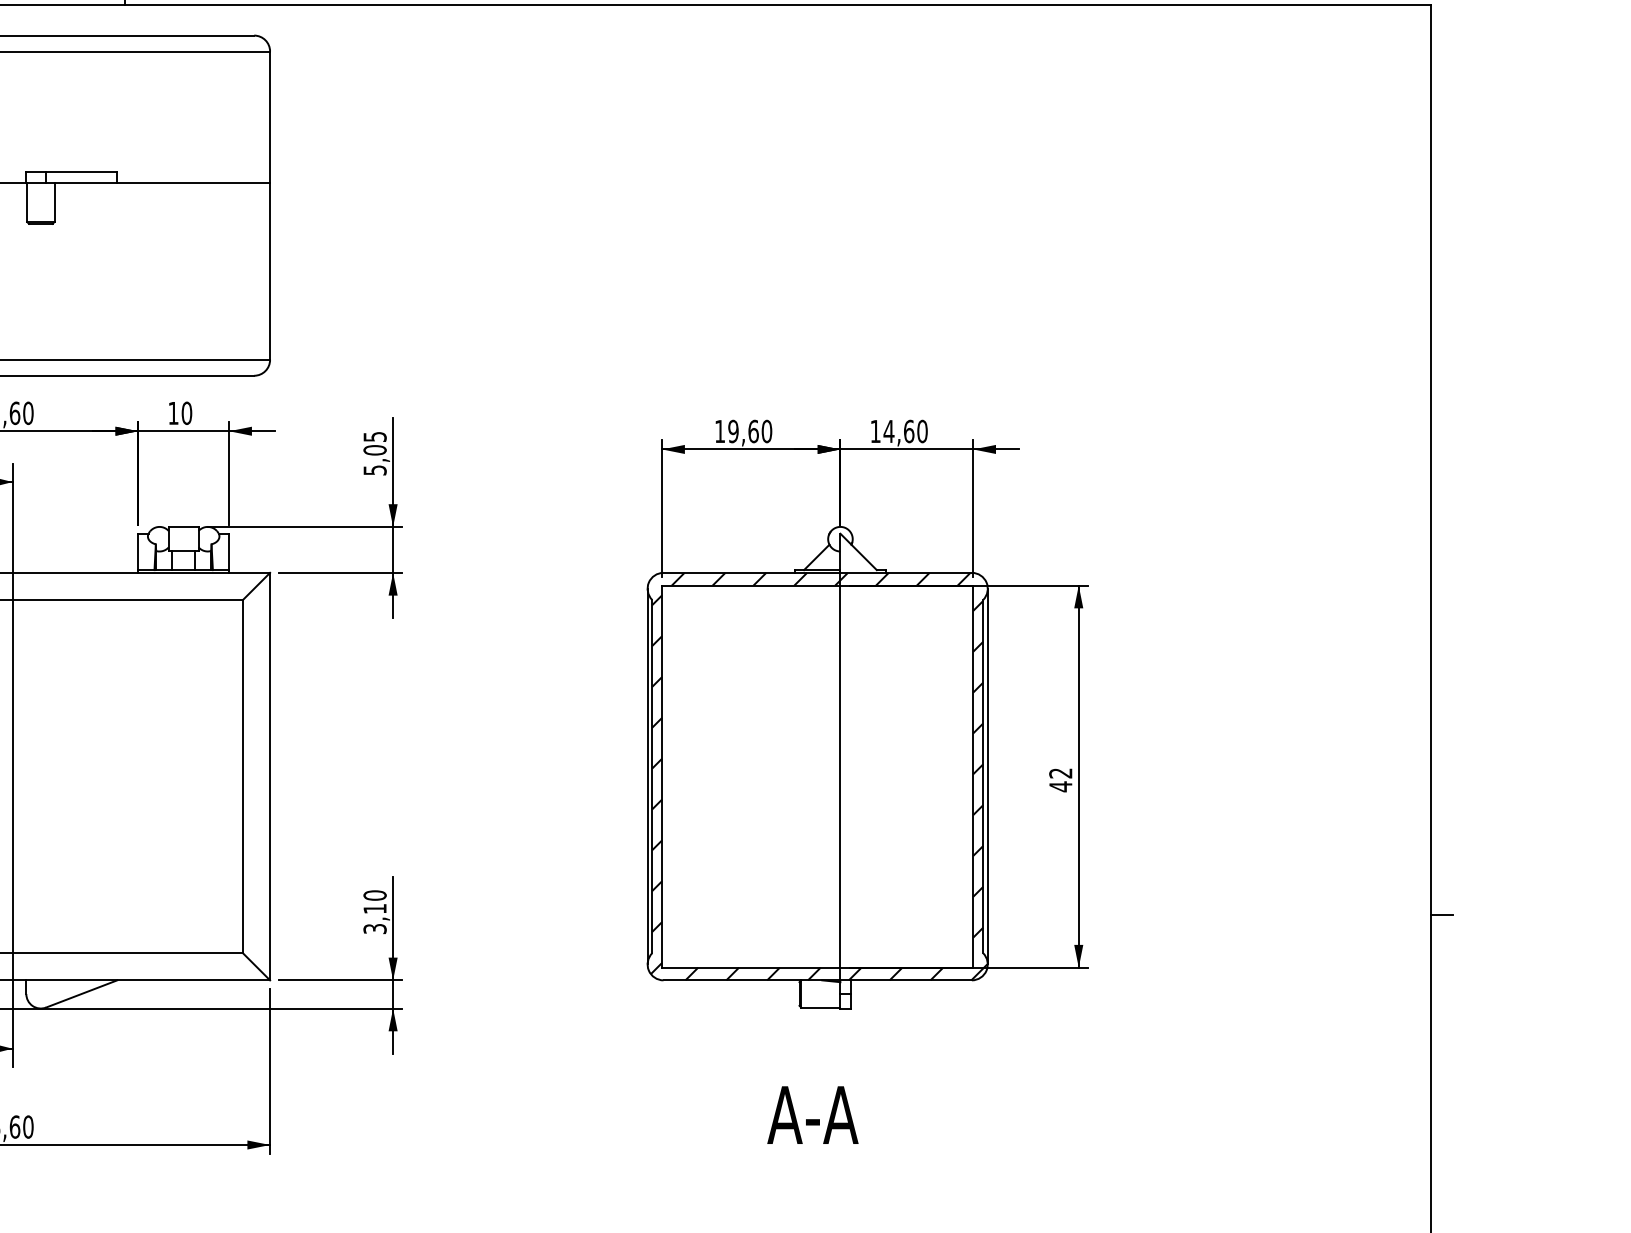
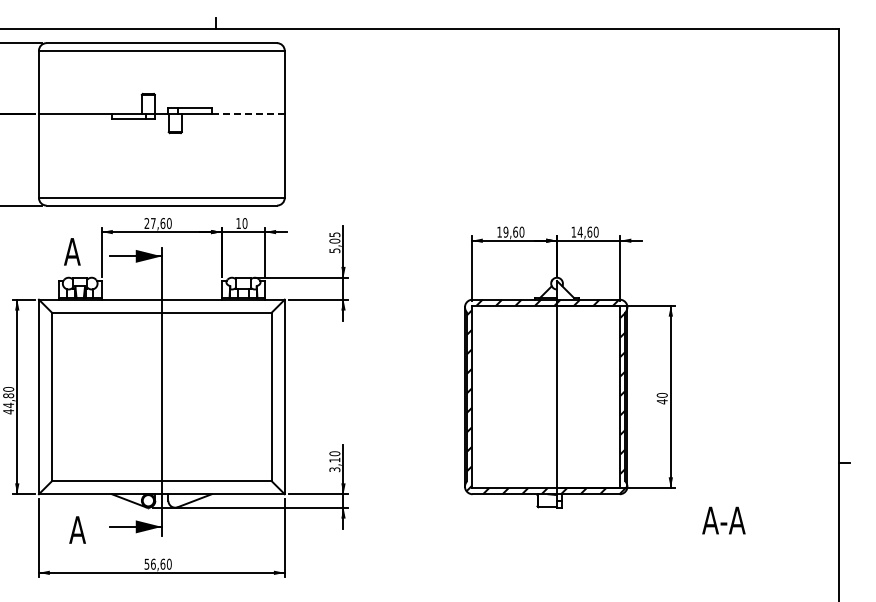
line: (194, 182) -> (248, 113), solid -> dashed
text: (1059, 773) -> (661, 395), 42 -> 40
text: (812, 1114) -> (723, 520), moved

